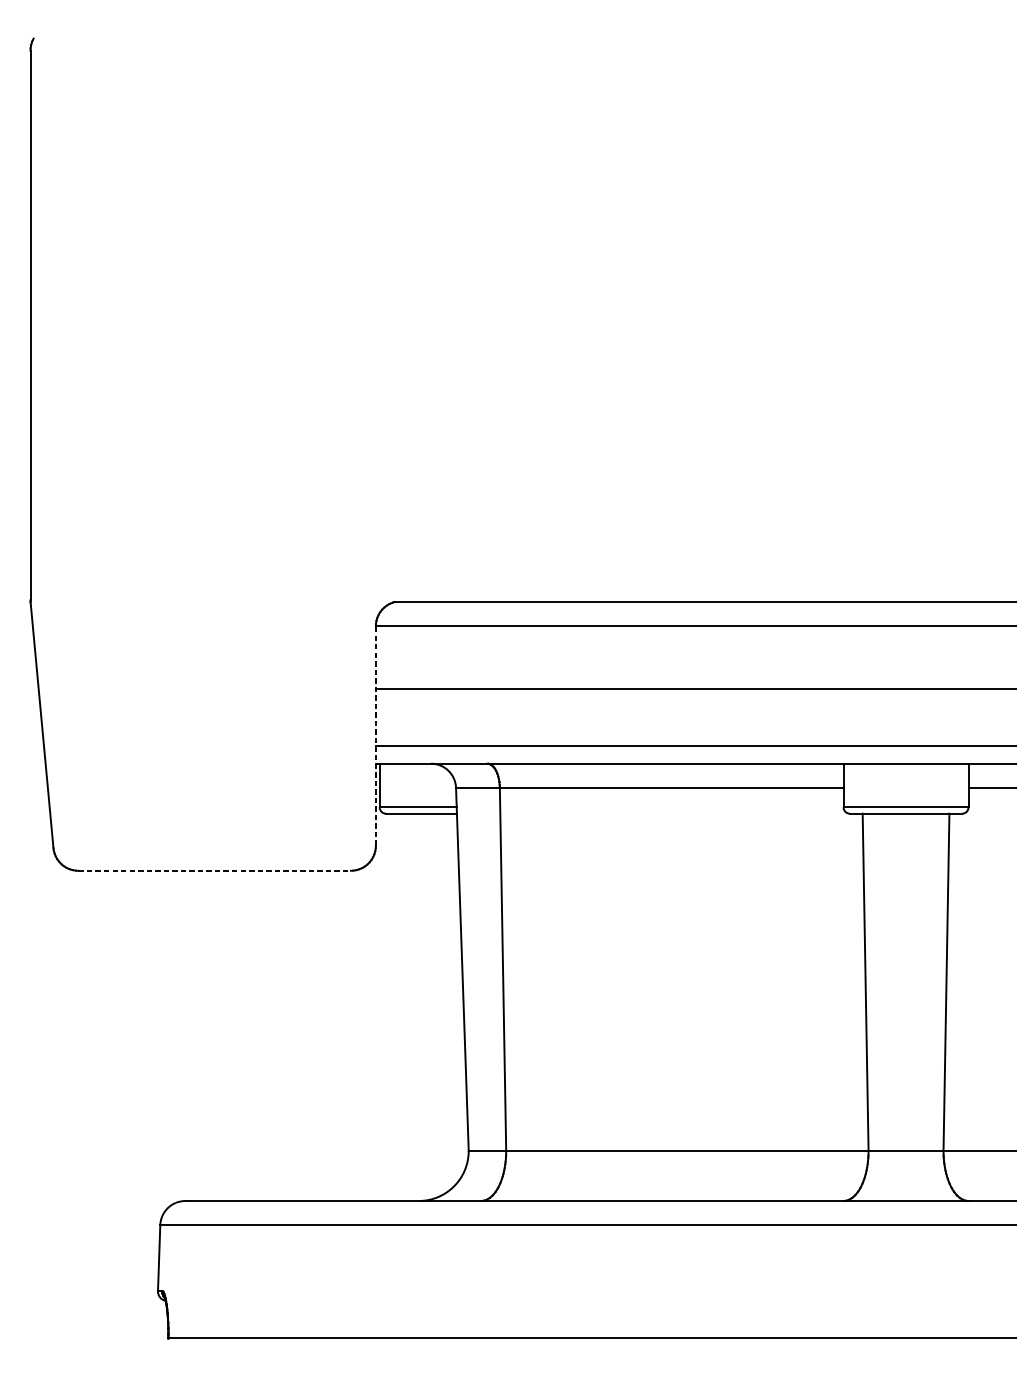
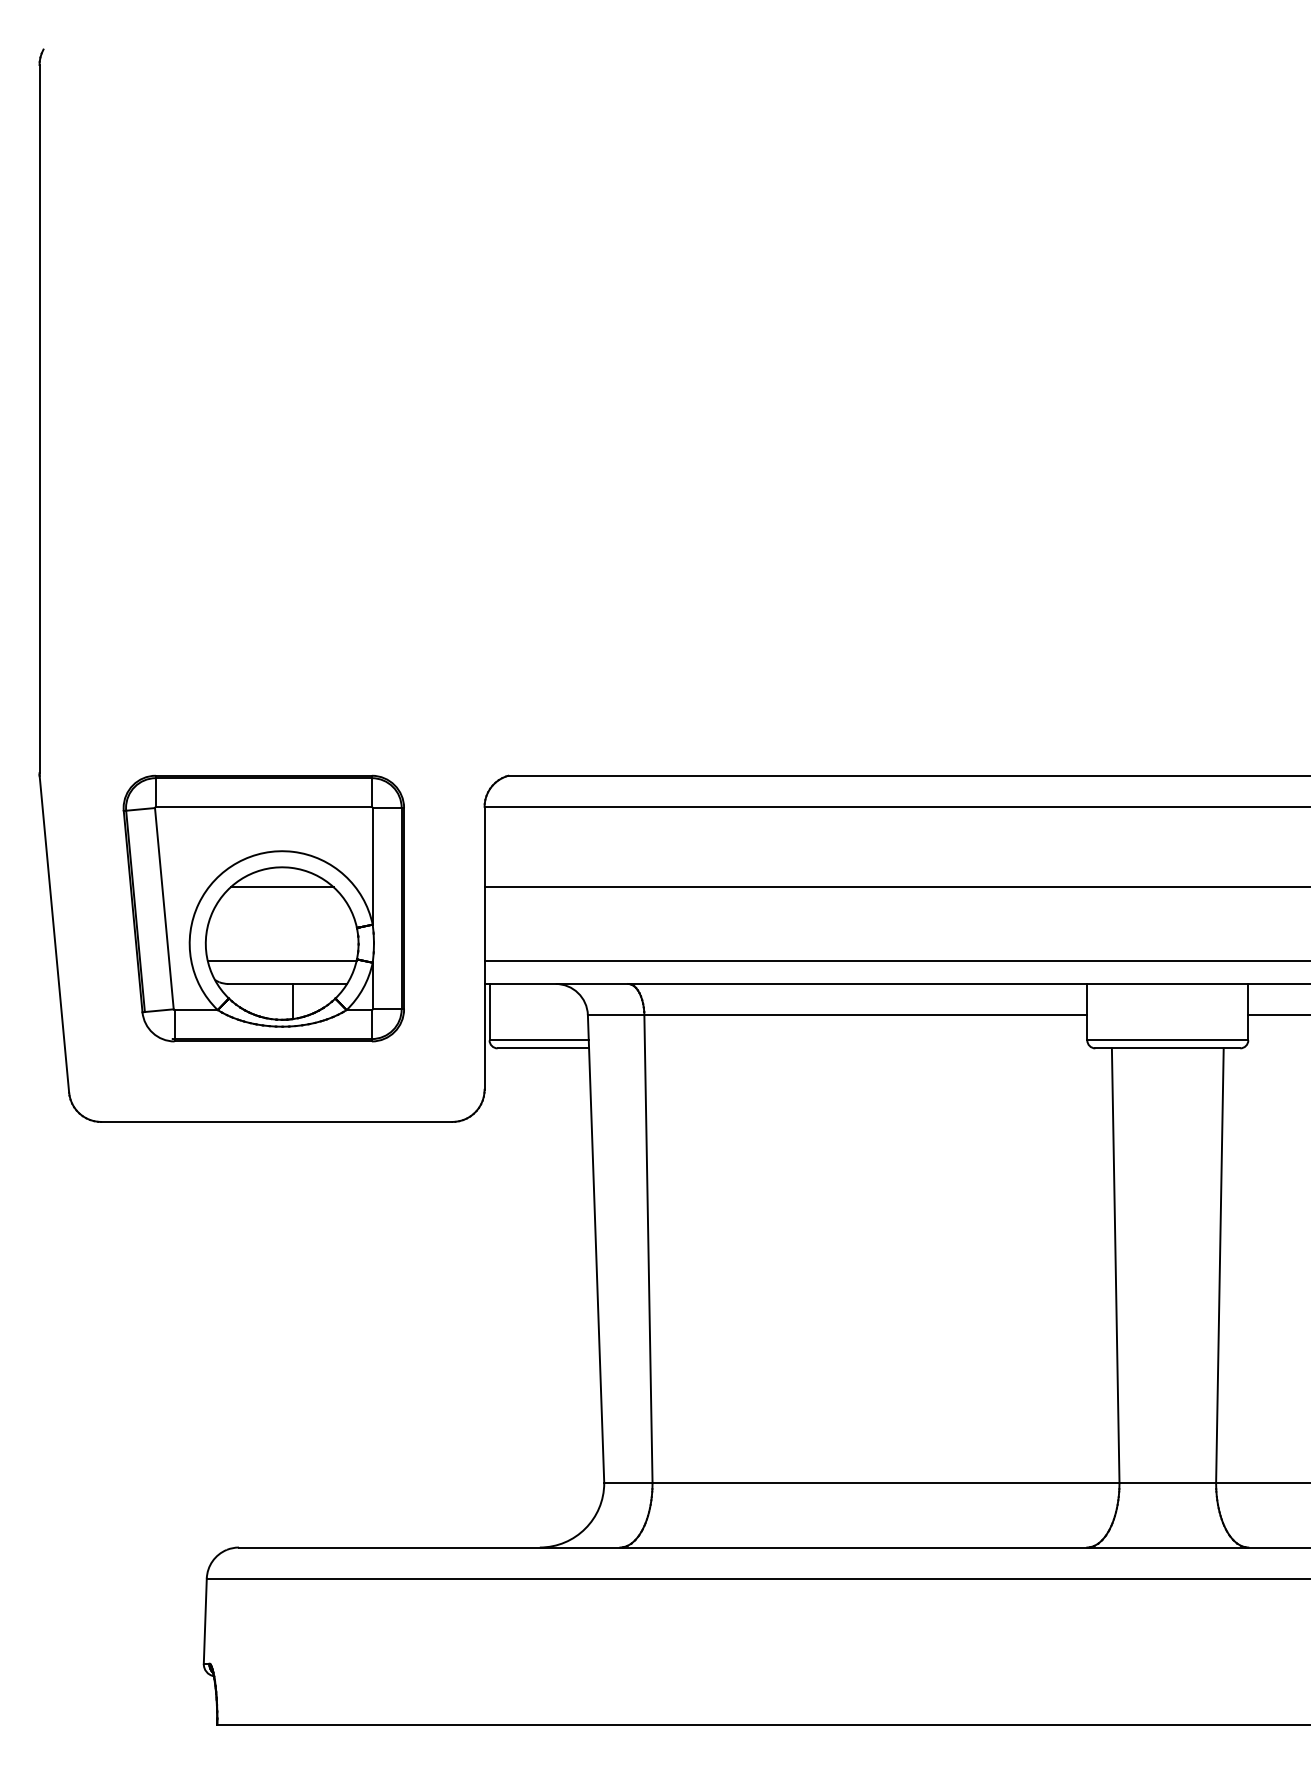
part: (204, 705) -> (263, 908), added
line: (375, 735) -> (484, 947), dashed -> solid
line: (214, 870) -> (276, 1121), dashed -> solid

